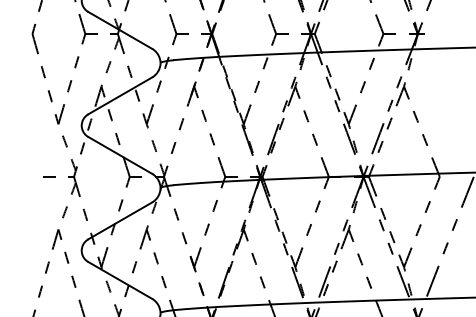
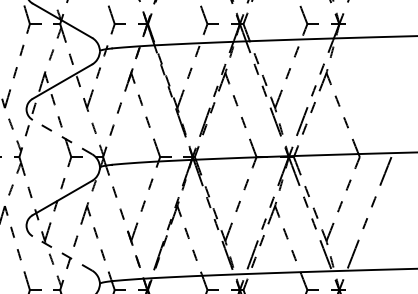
line: (120, 155) -> (62, 137), solid -> dashed
line: (120, 280) -> (62, 253), solid -> dashed

